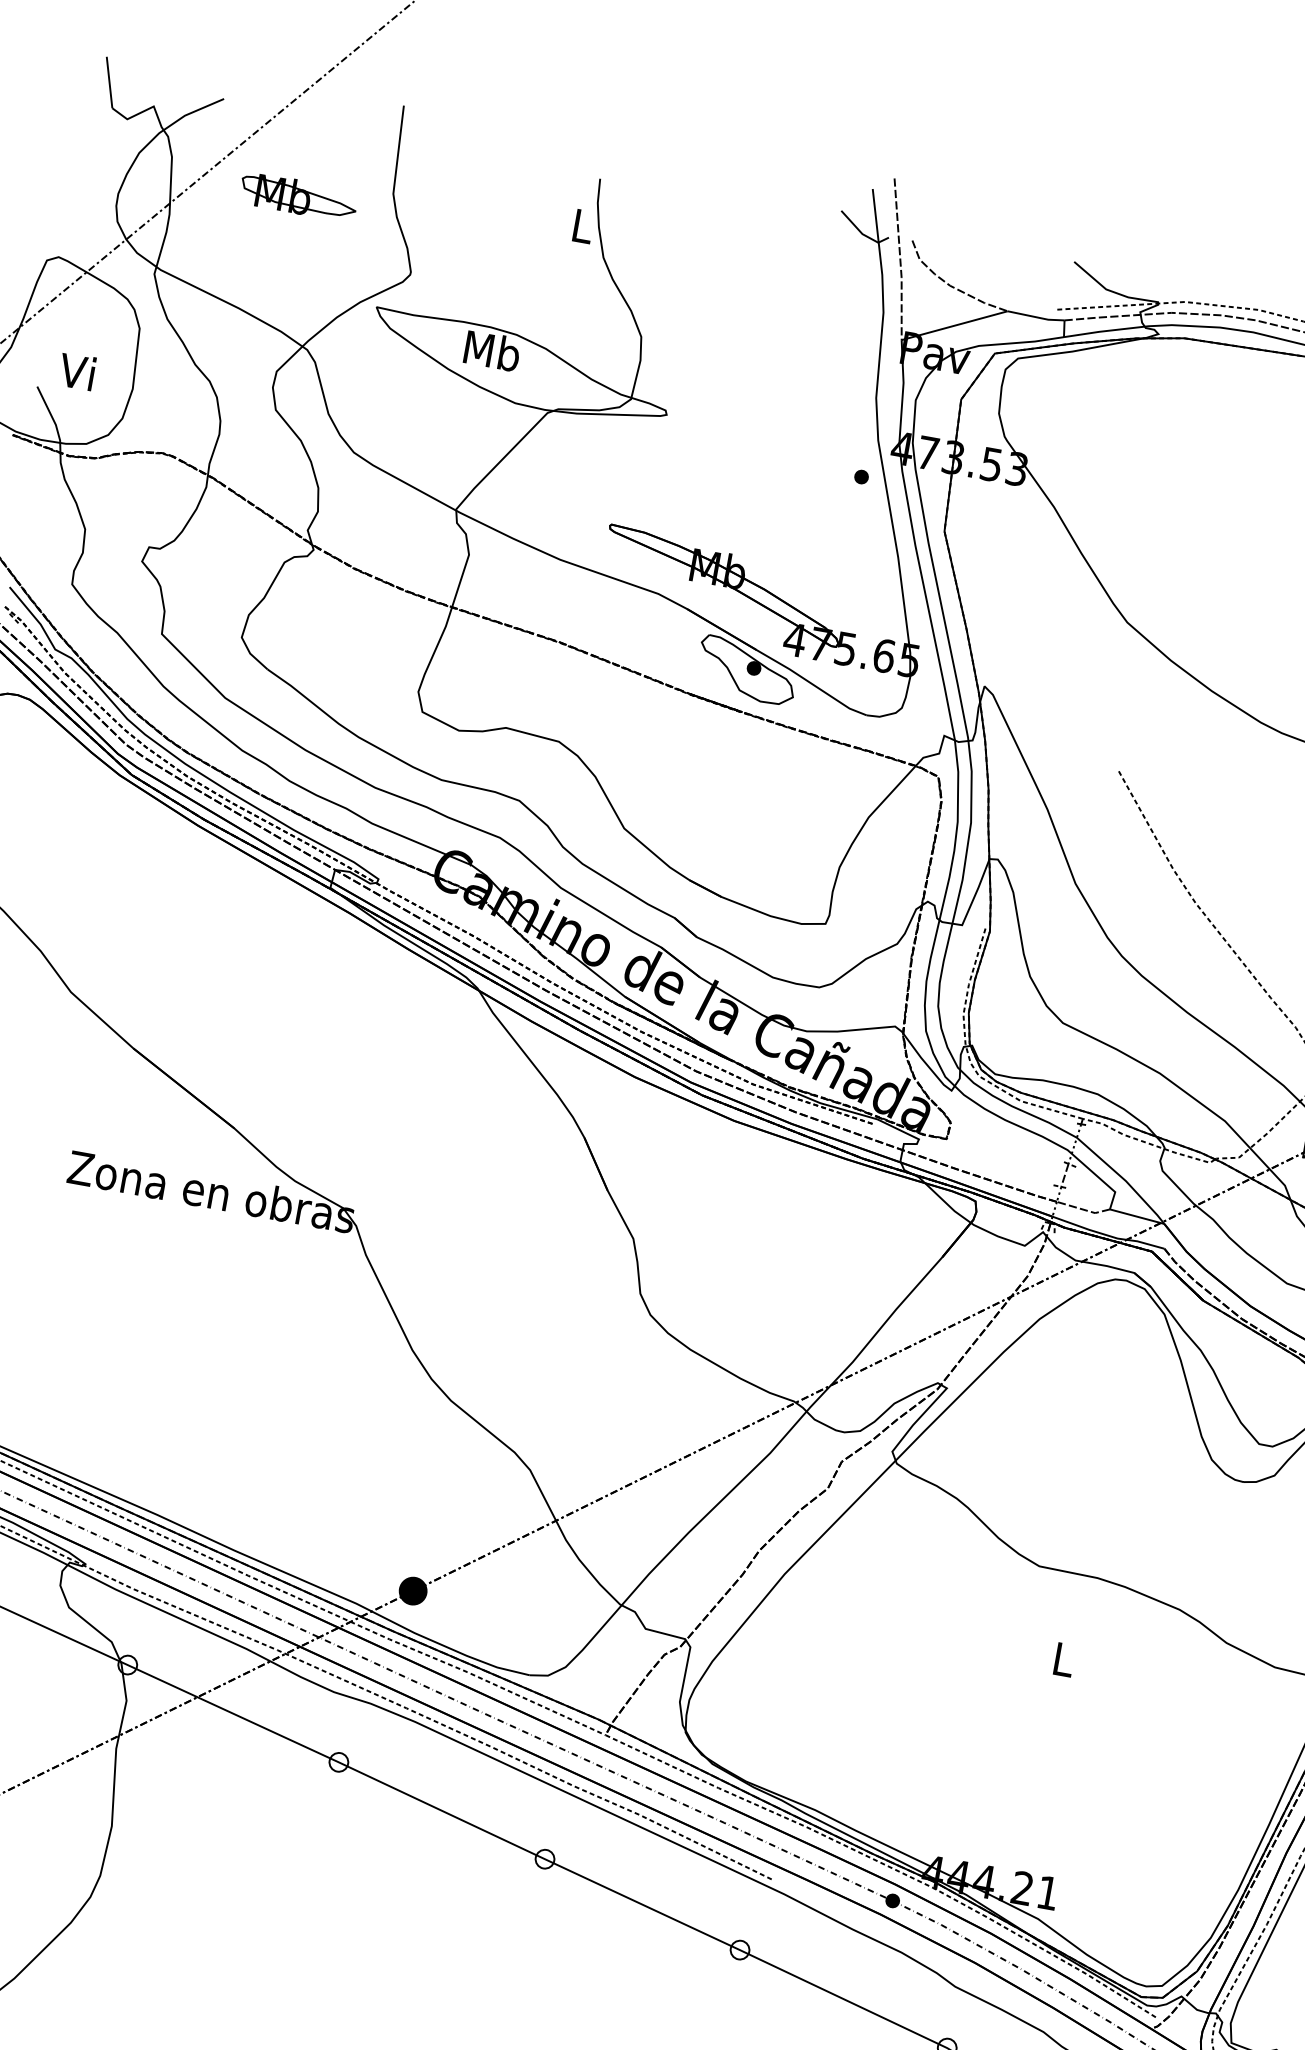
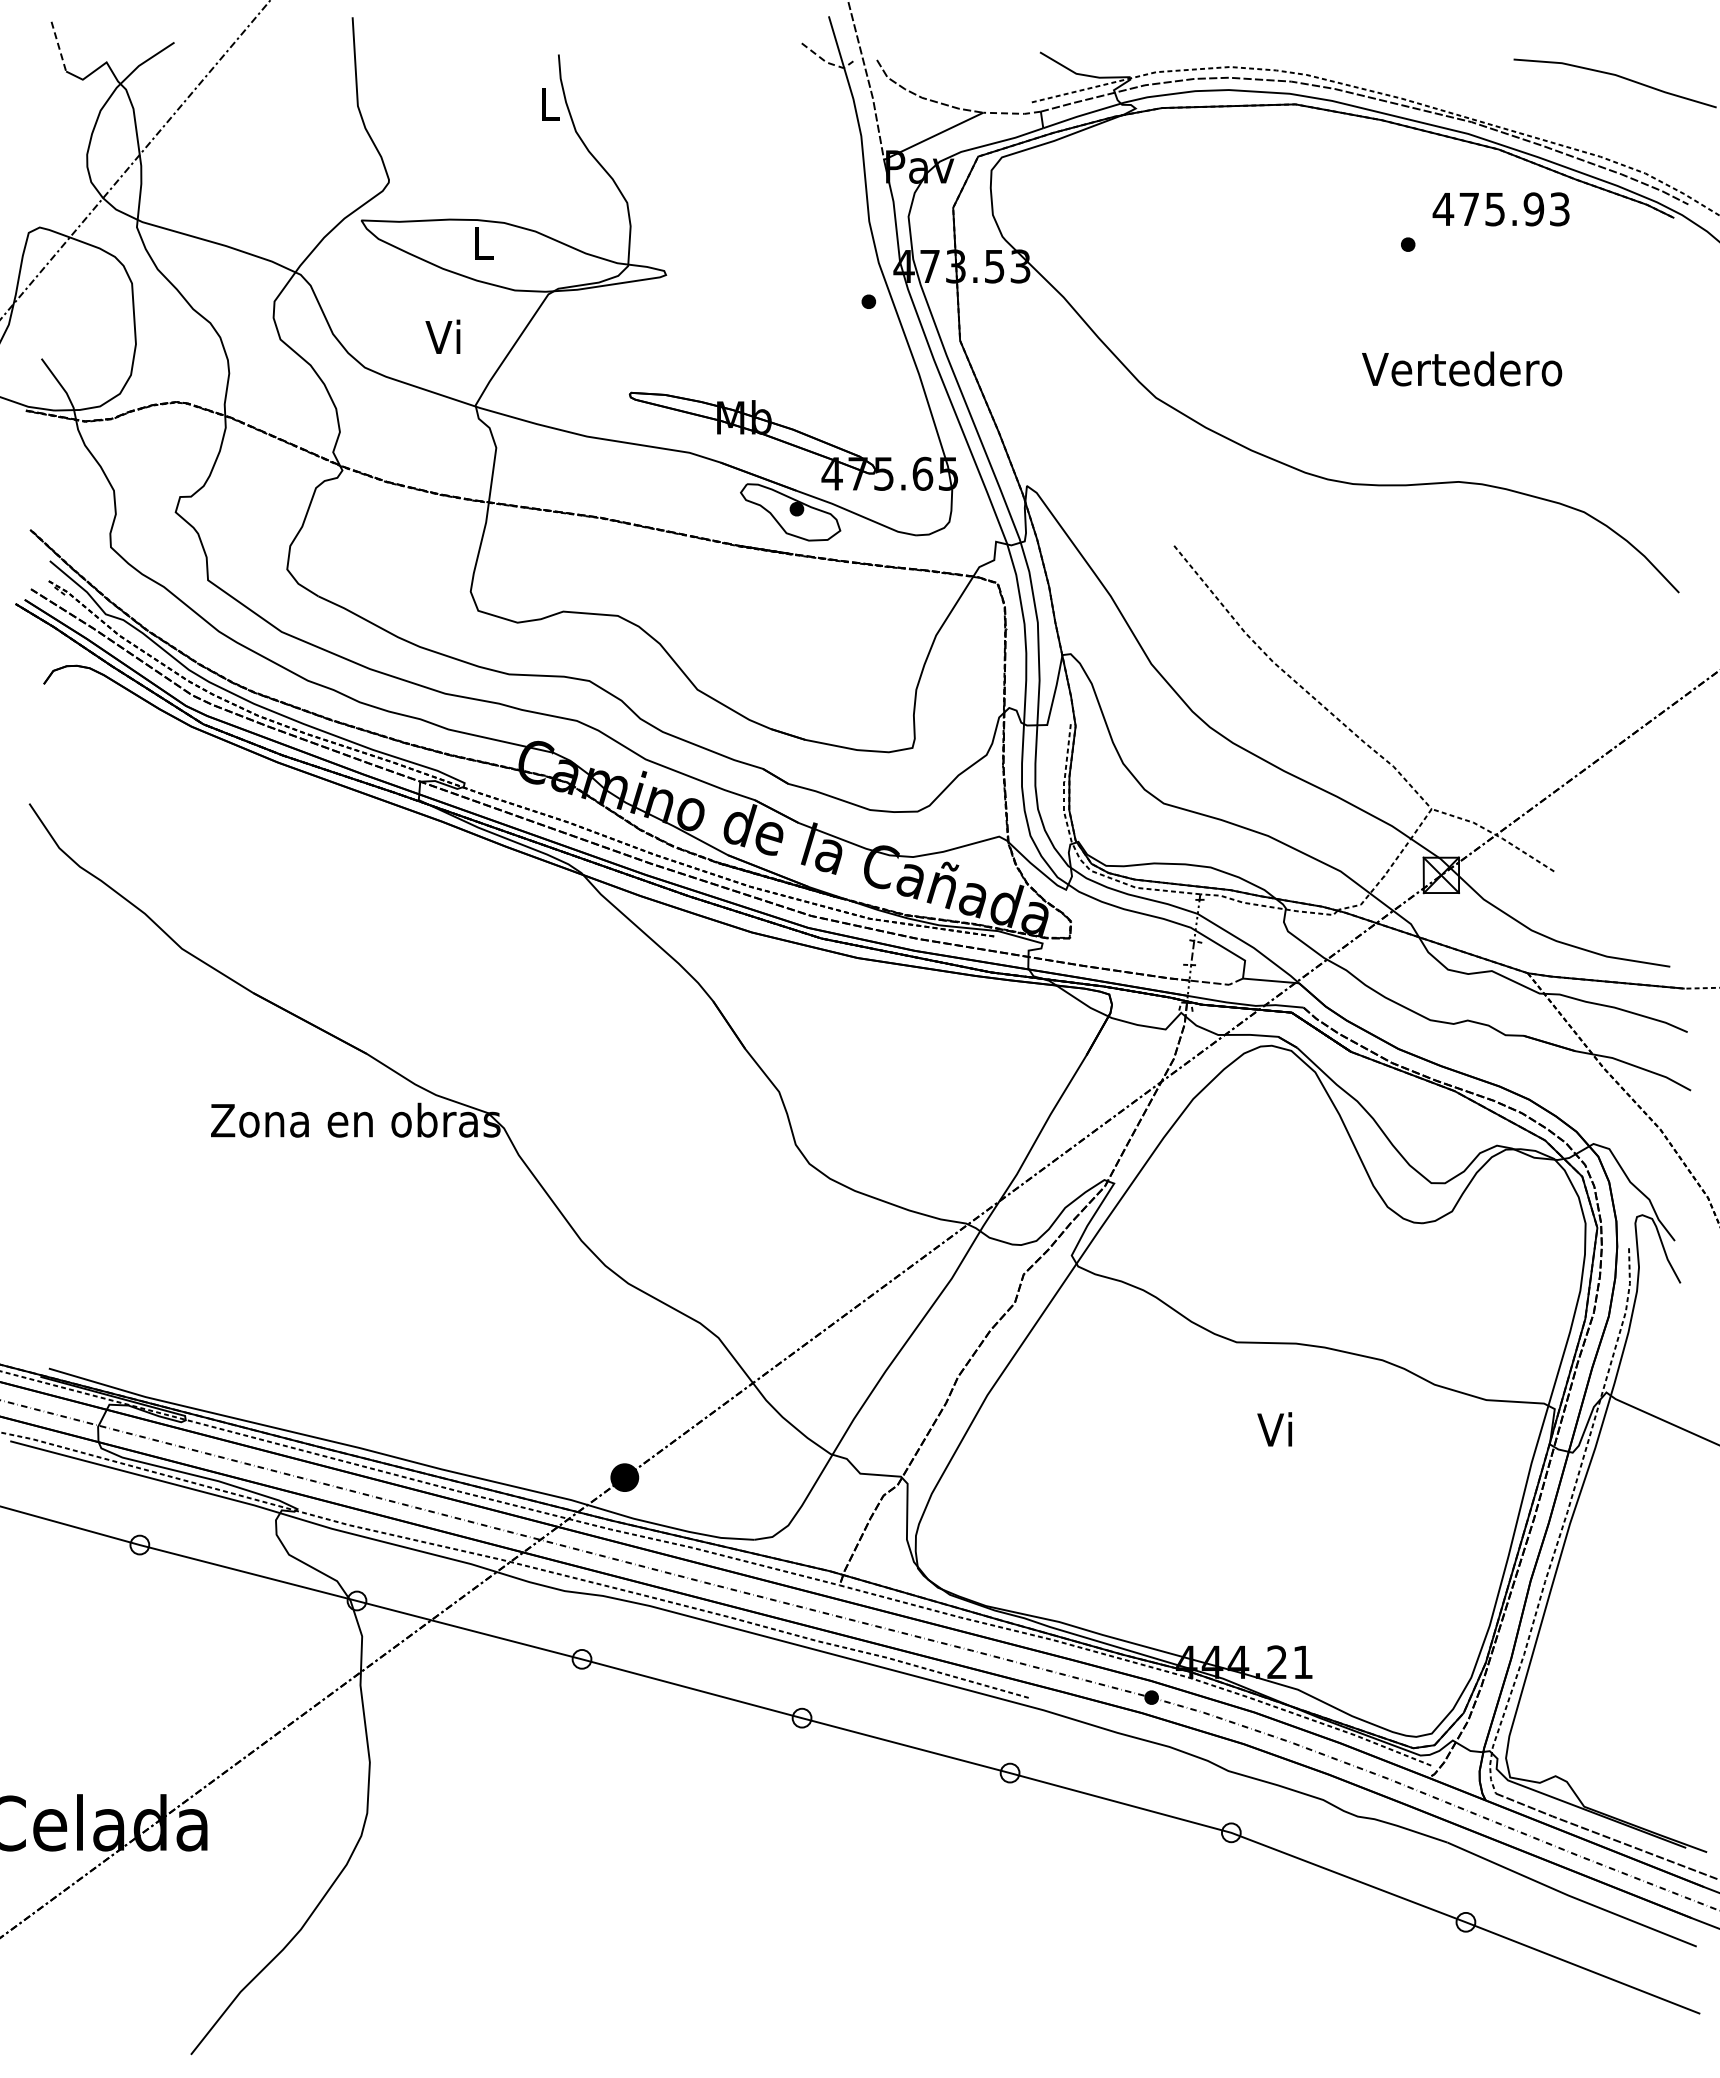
line: (109, 82) -> (58, 46), solid -> dashed
part: (298, 196) -> (265, 125), removed
line: (862, 234) -> (826, 62), solid -> dashed
line: (1036, 317) -> (1012, 113), solid -> dashed
text: (492, 350) -> (483, 242), Mb -> L
text: (76, 371) -> (442, 336), moved
text: (1061, 1658) -> (1274, 1429), L -> Vi

